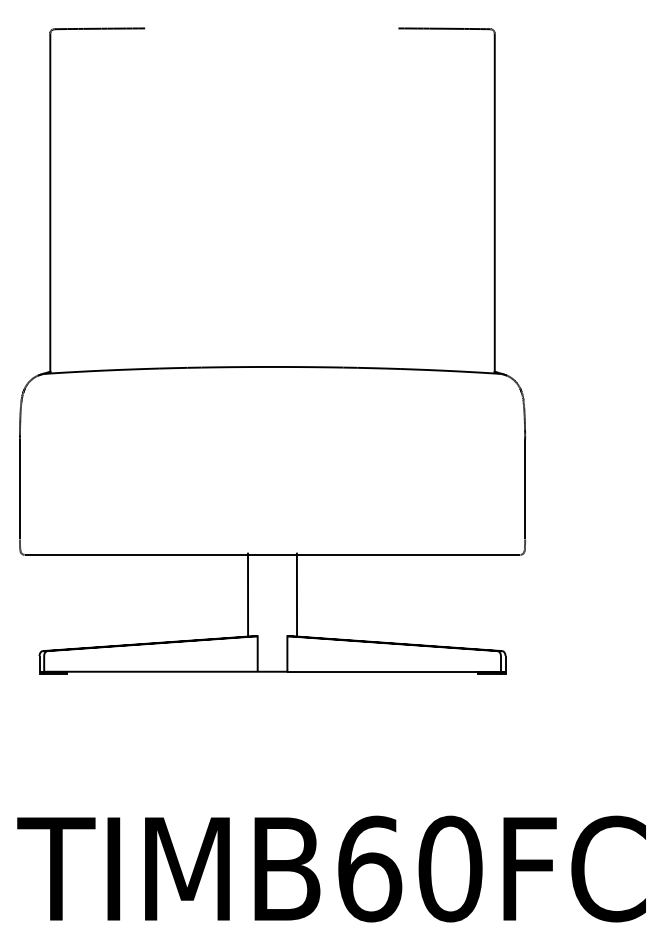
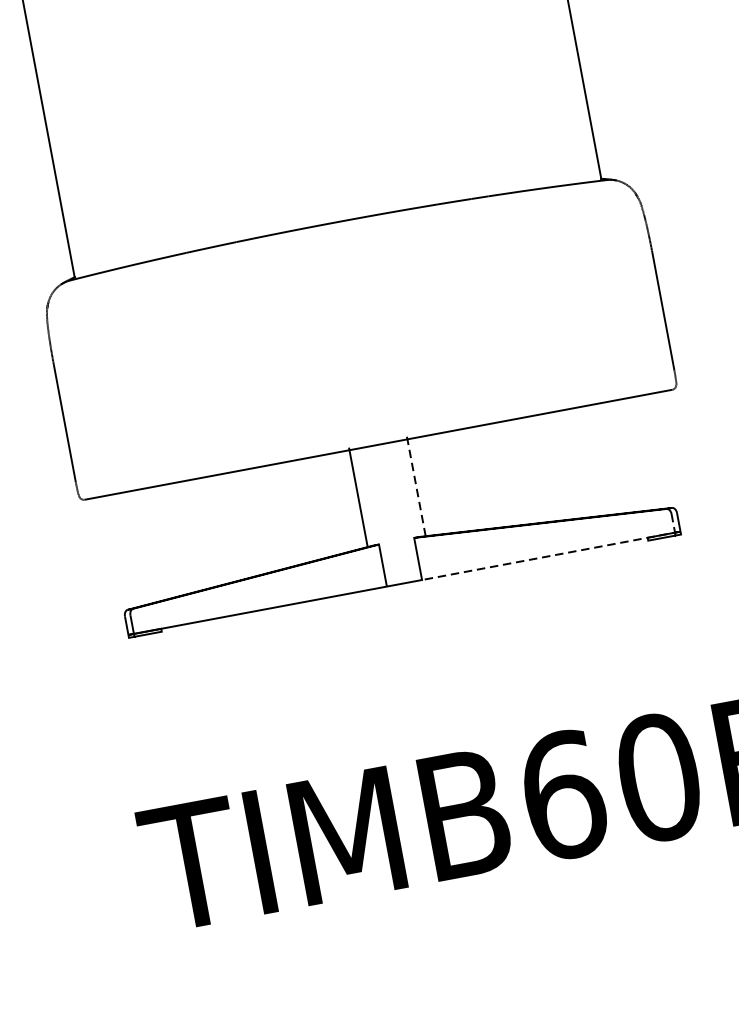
line: (296, 594) -> (415, 486), solid -> dashed
line: (402, 671) -> (558, 554), solid -> dashed

